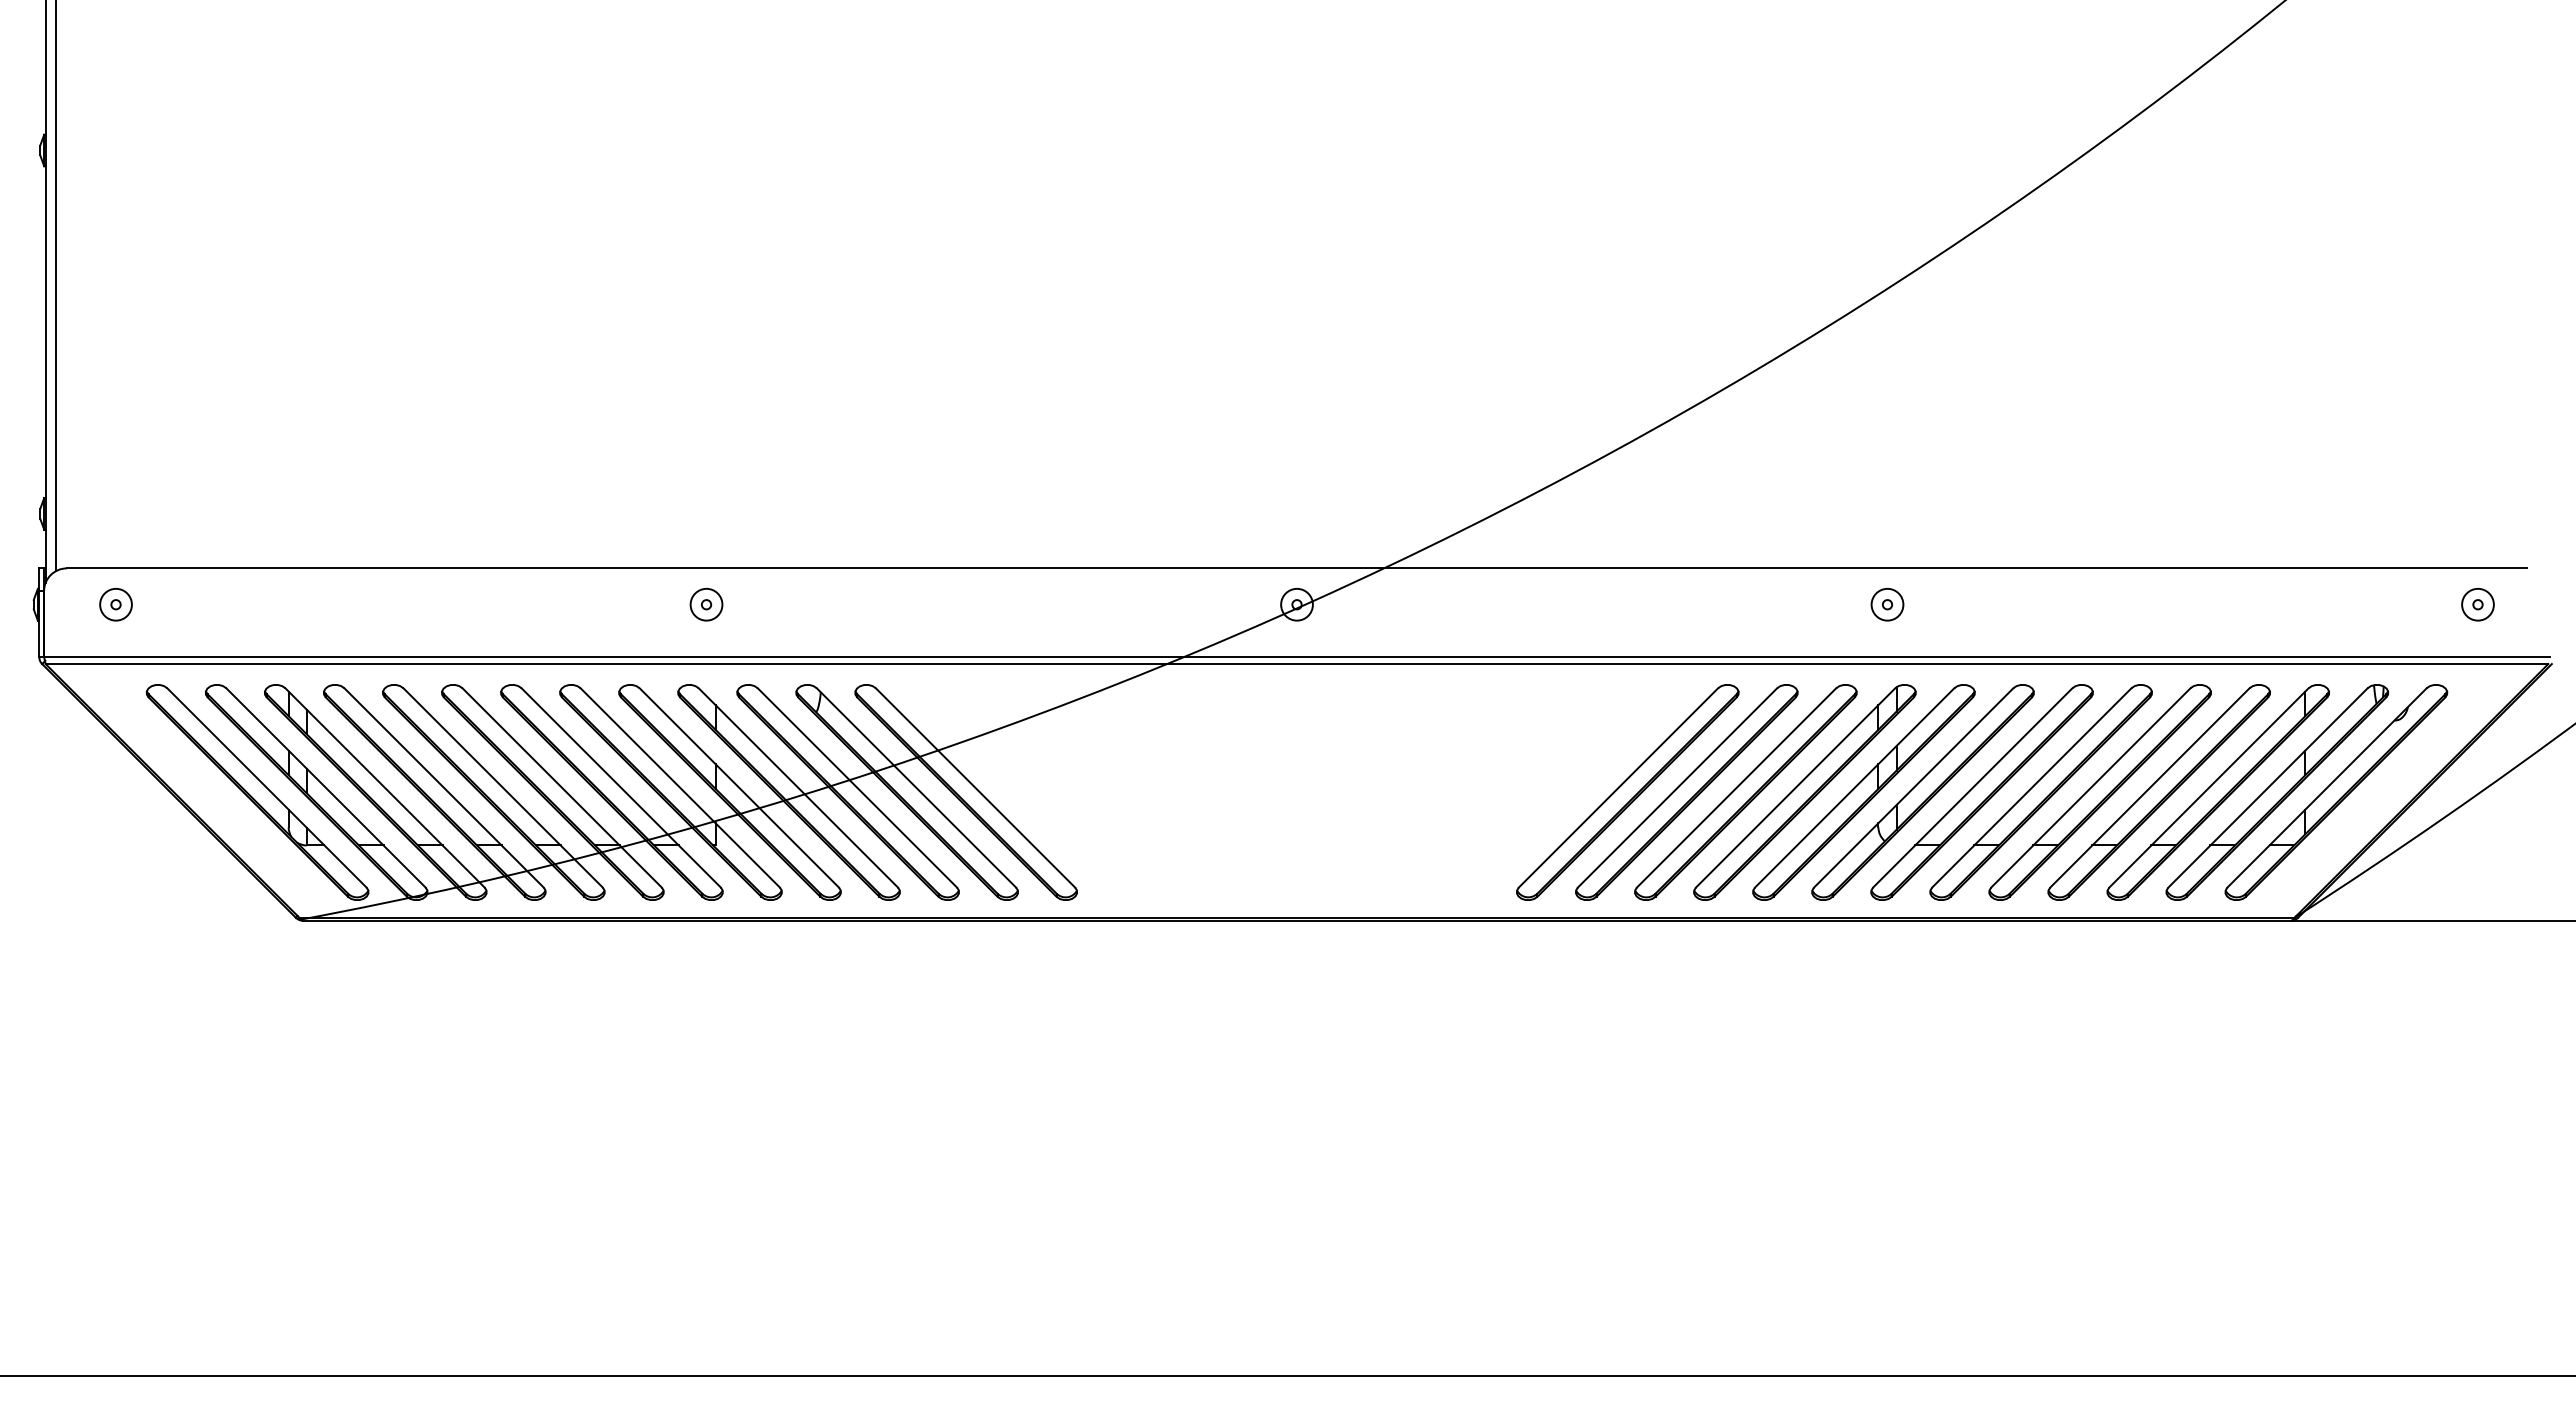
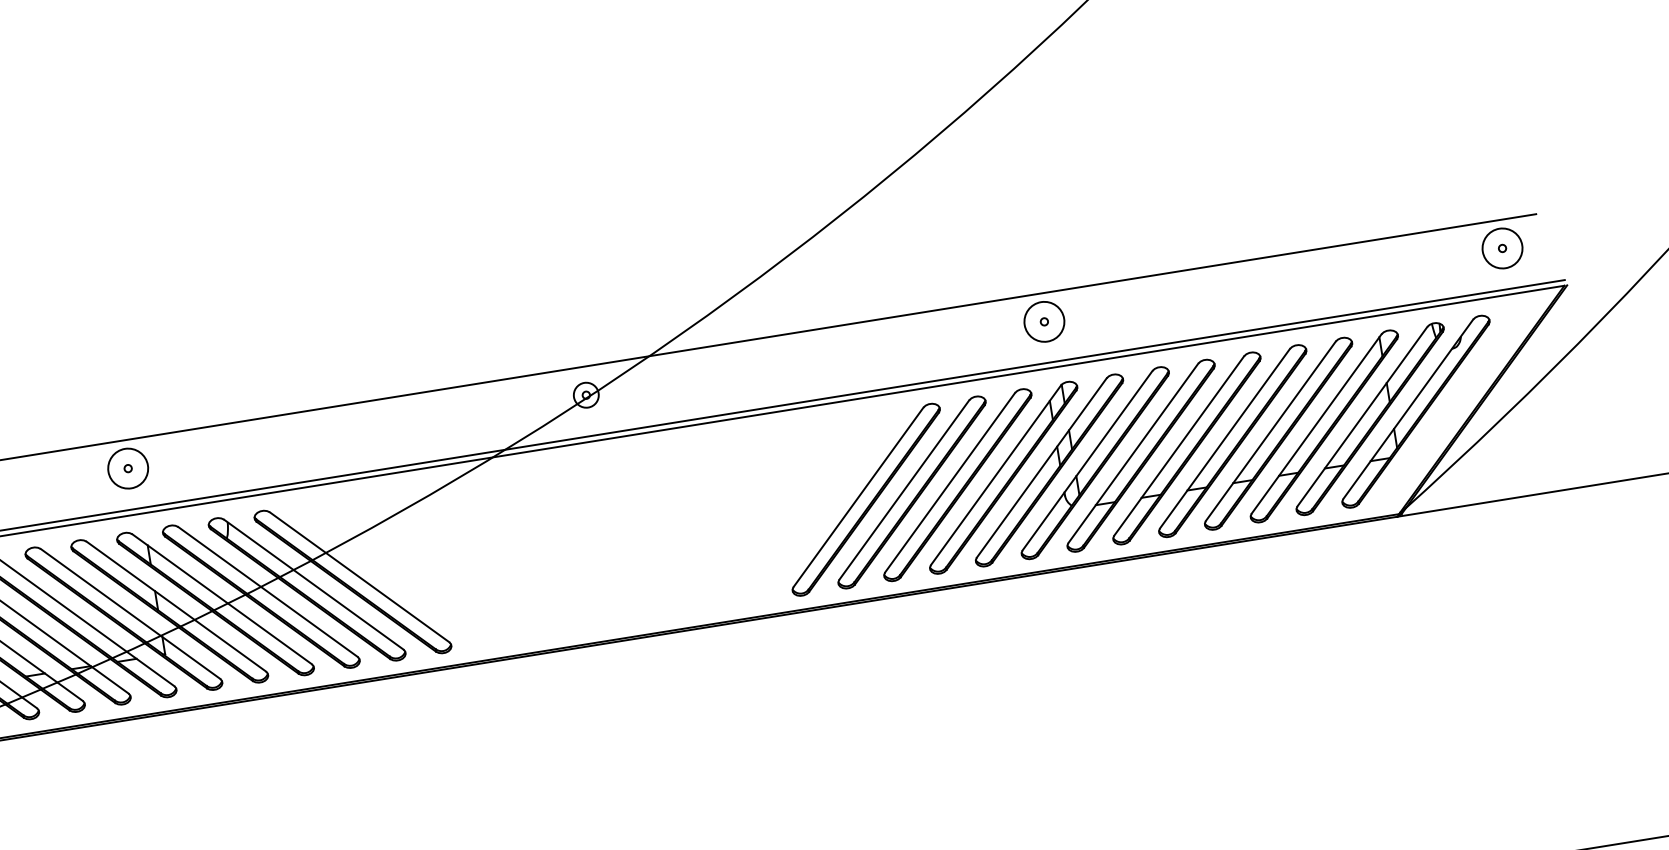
circle: (706, 604) -> (128, 468), size x1.6
circle: (1887, 604) -> (1044, 321), size x1.6
circle: (2477, 604) -> (1502, 248), size x1.6

